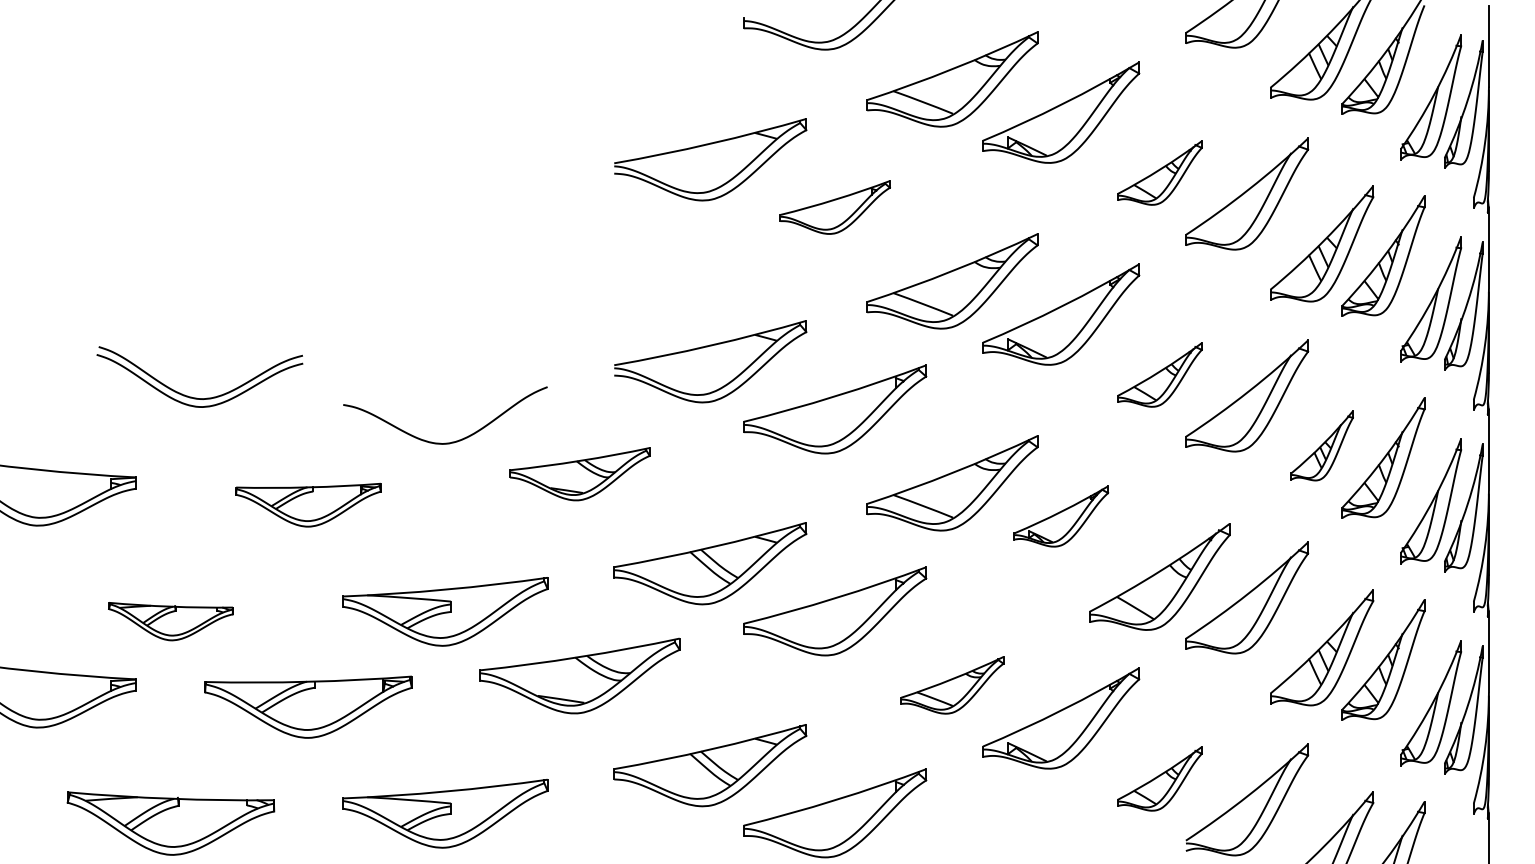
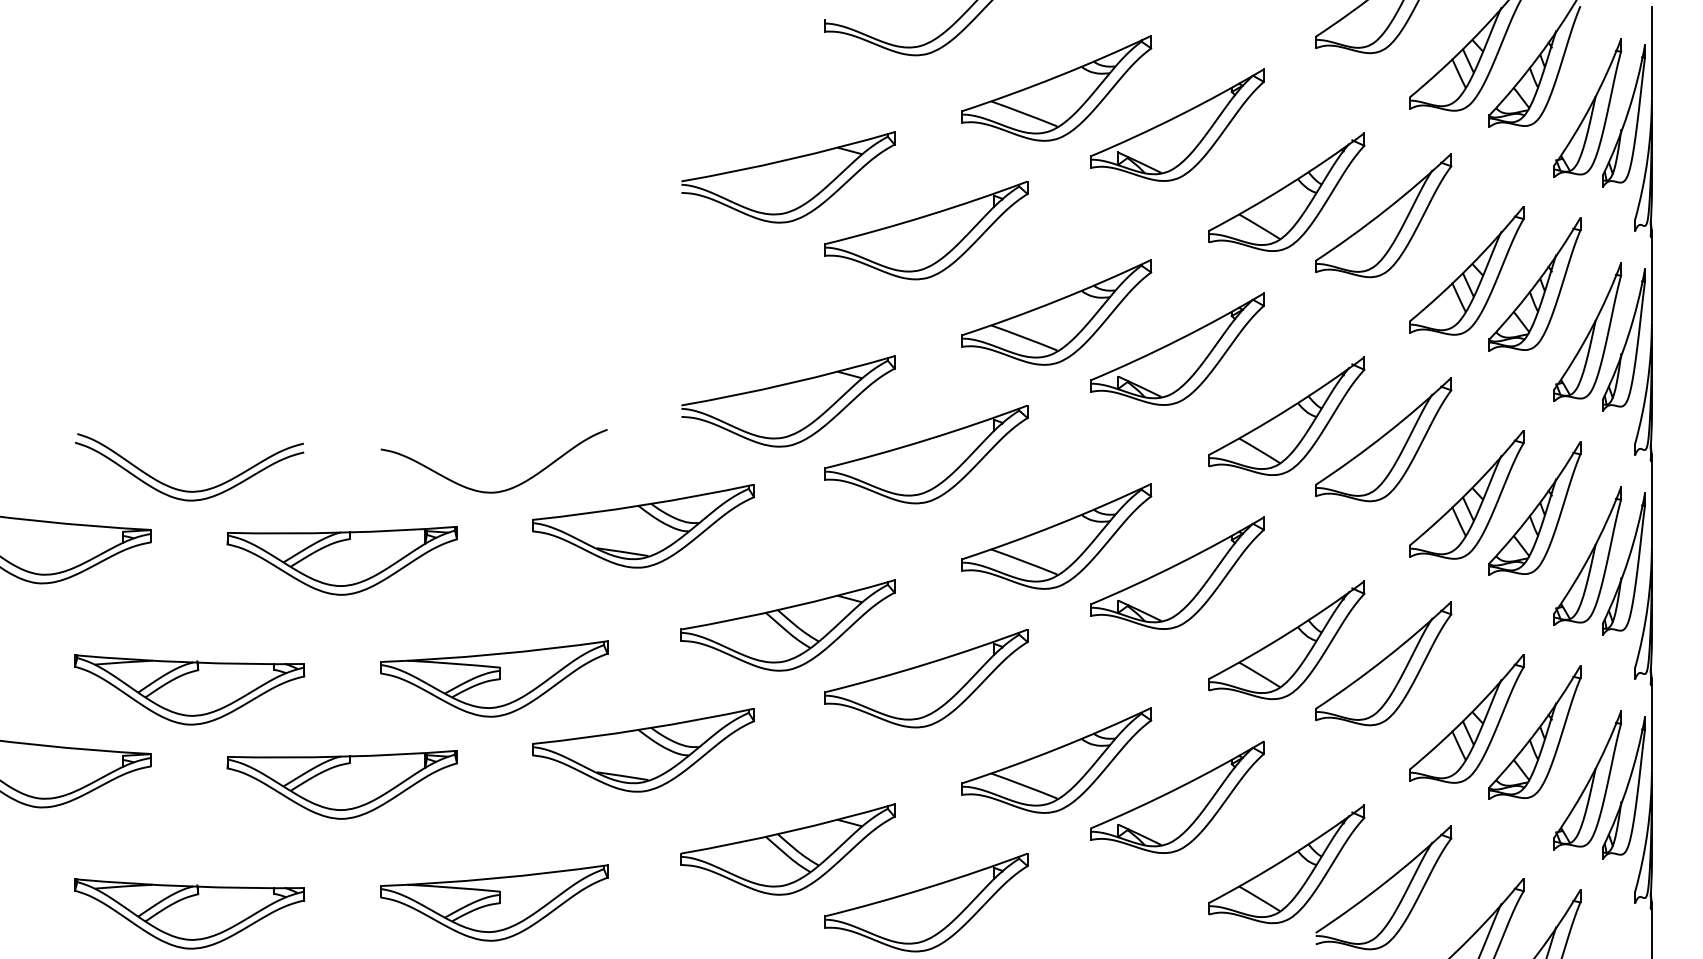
part: (1159, 172) -> (1286, 191), size x1.67
part: (835, 207) -> (926, 230), size x1.67
part: (1159, 374) -> (1286, 415), size x1.67
part: (196, 397) -> (185, 490), moved
part: (1322, 445) -> (1467, 494), size x1.67
part: (579, 474) -> (642, 526), size x1.43
part: (308, 504) -> (342, 559), size x1.43
part: (1061, 516) -> (1177, 573), size x1.67
part: (170, 621) -> (189, 689), size x1.67
part: (952, 685) -> (1056, 760), size x1.67
part: (1159, 778) -> (1286, 863), size x1.67

